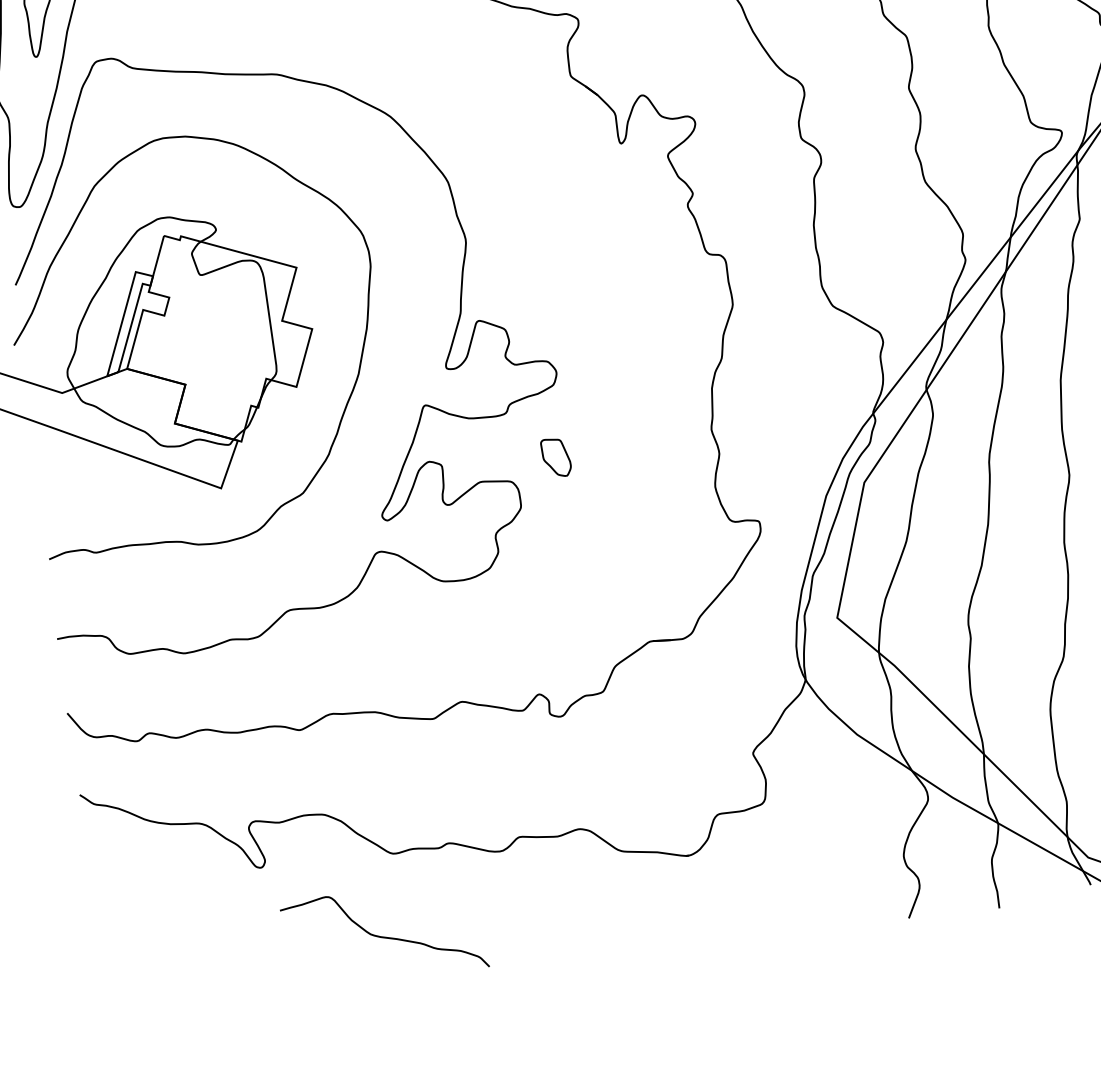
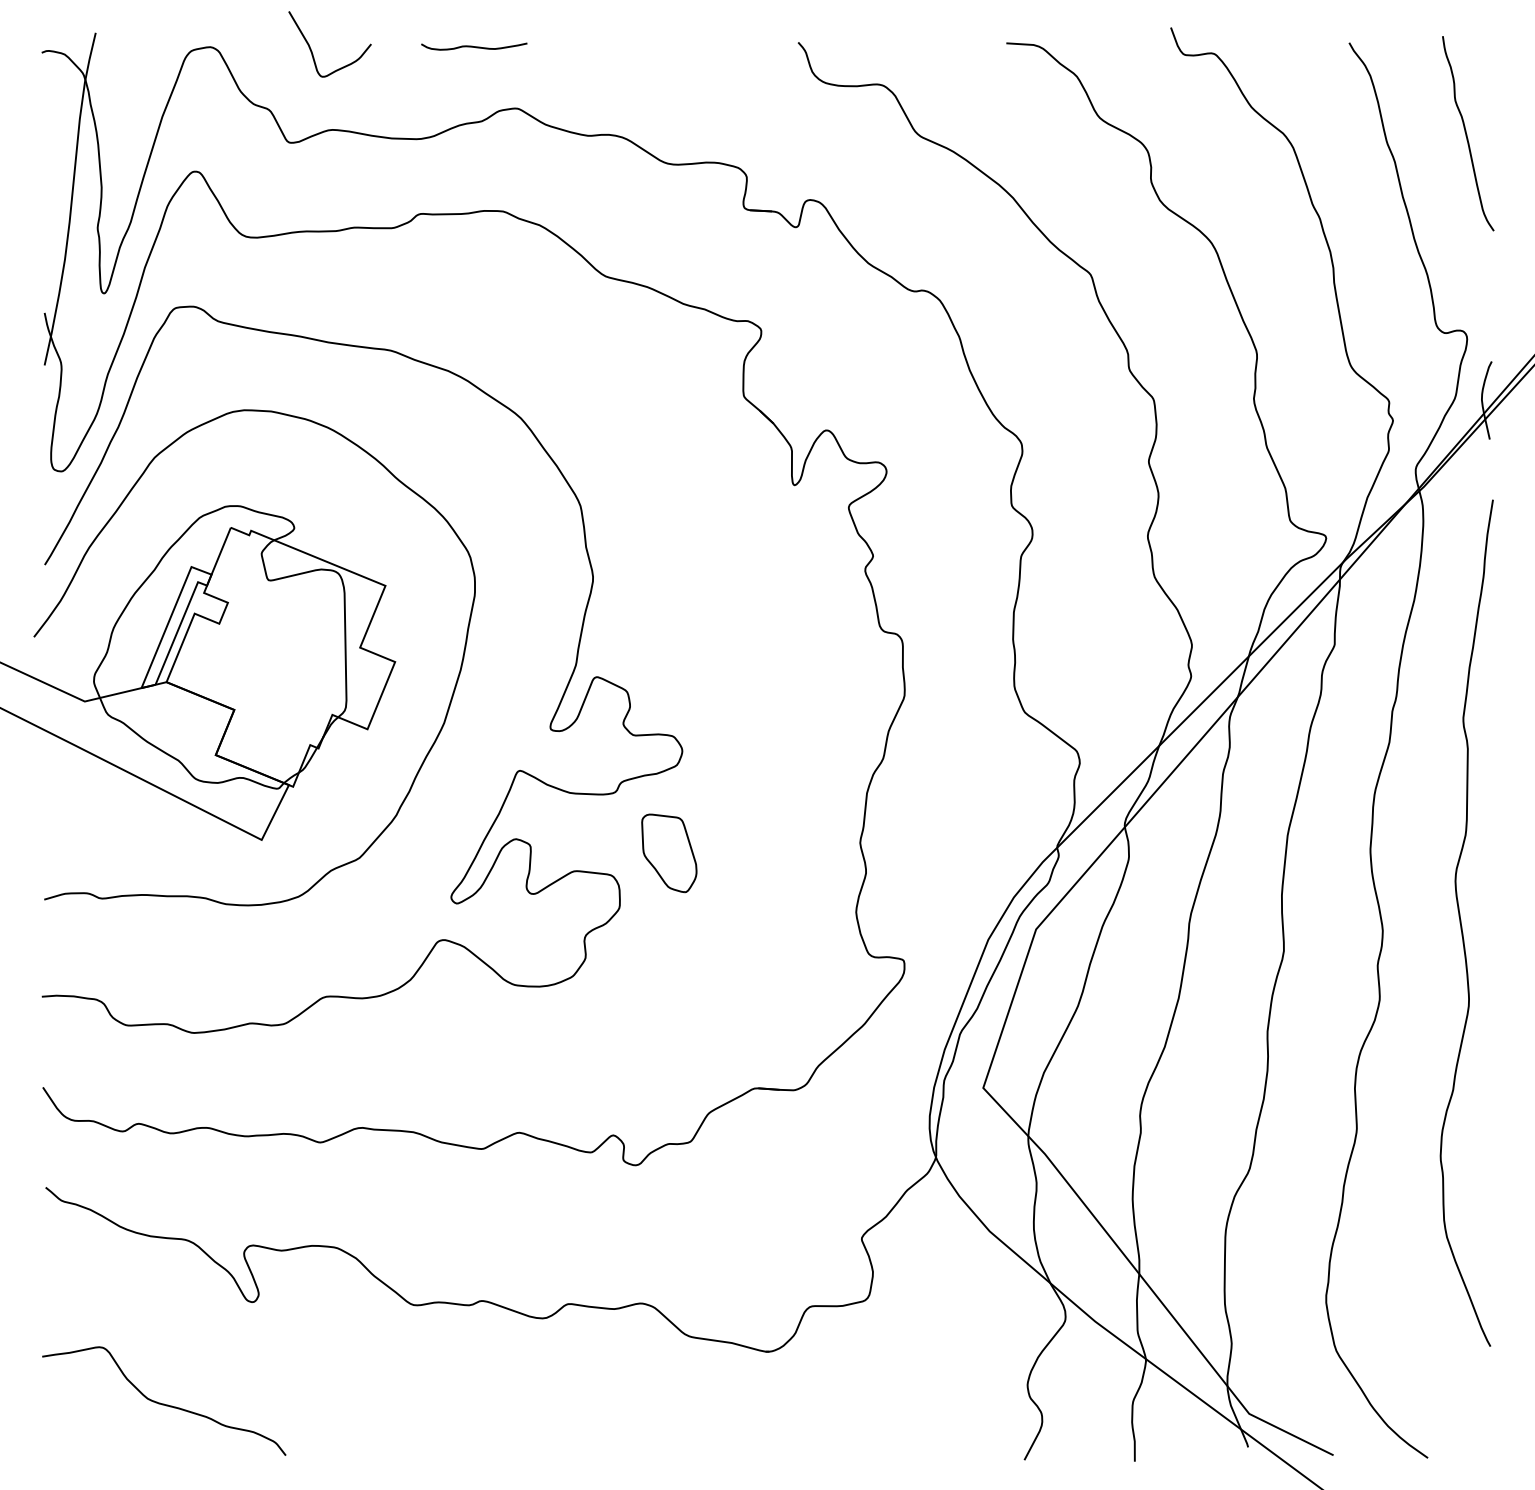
part: (556, 457) -> (669, 853), size x1.67
curve: (384, 936) -> (164, 1403), moved

